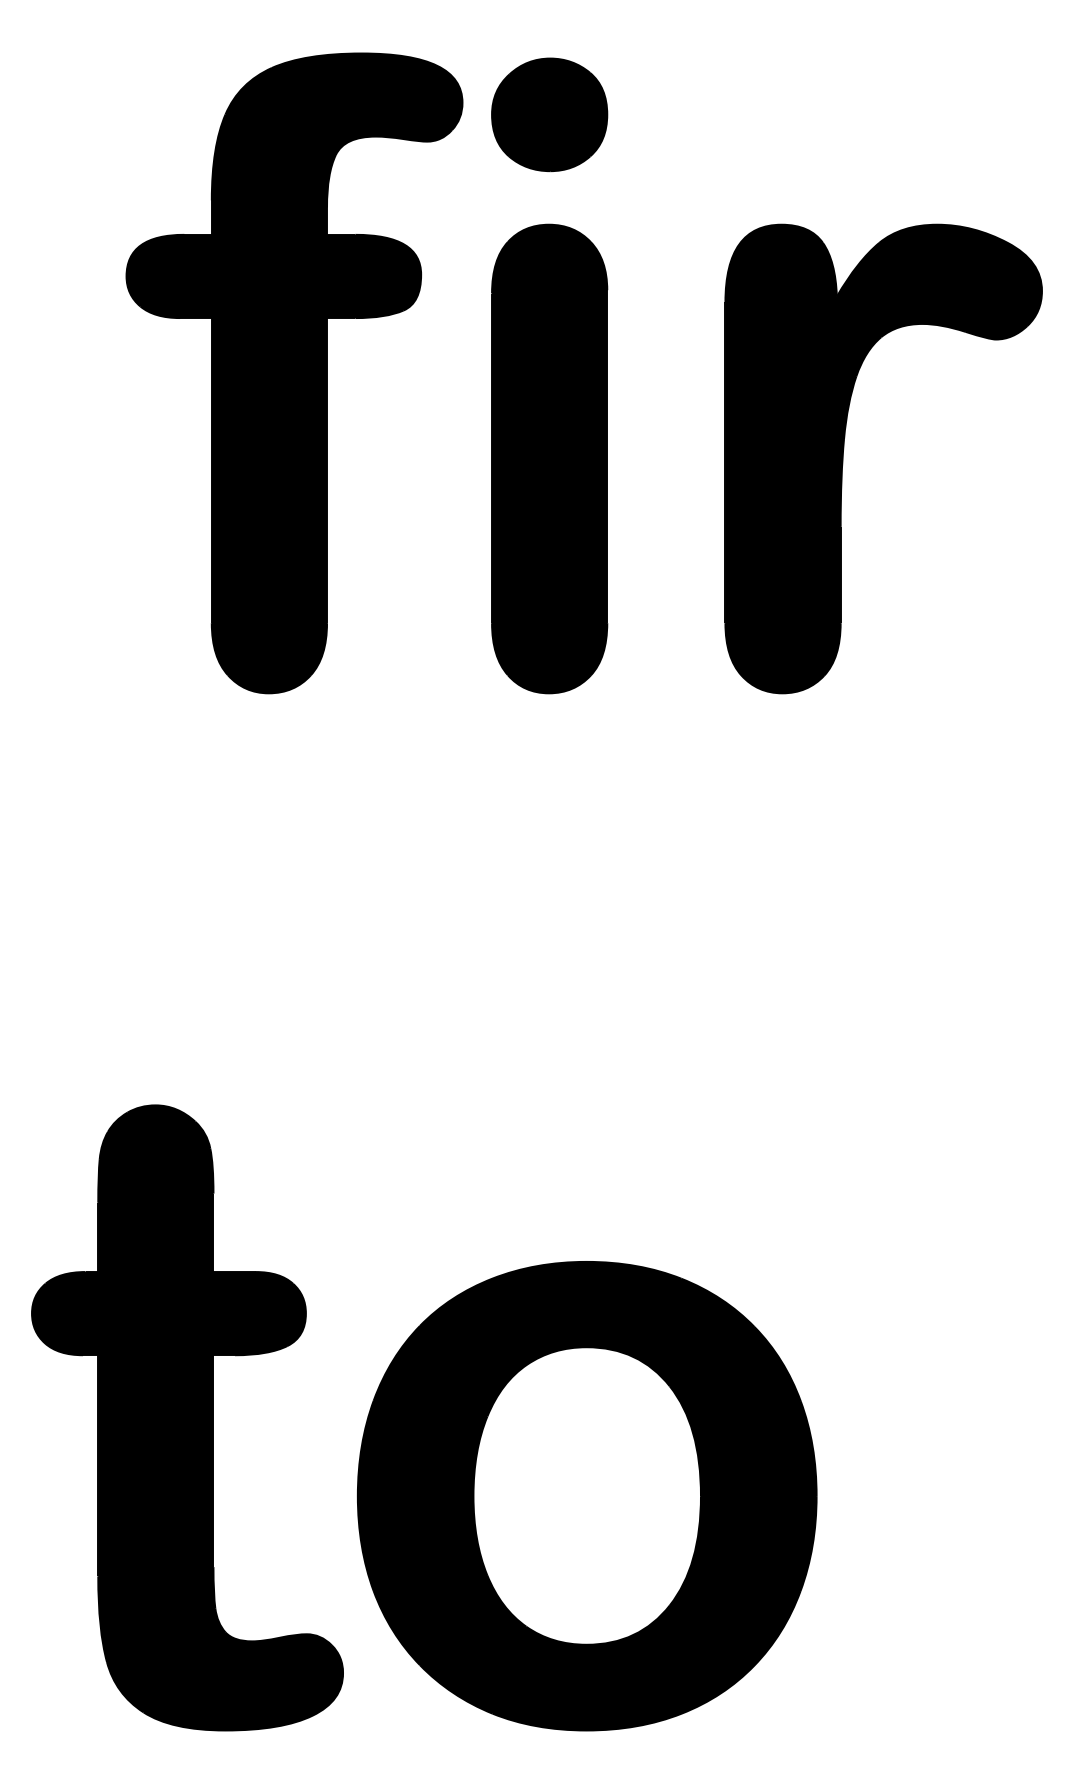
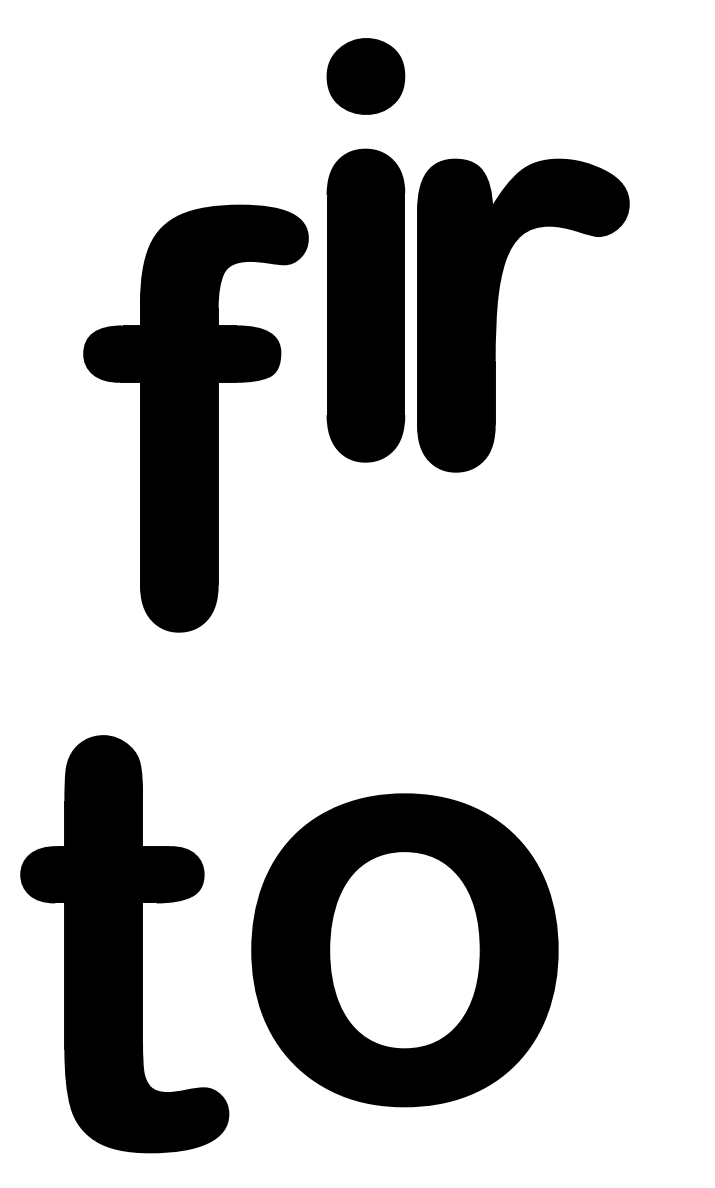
part: (293, 373) -> (195, 418), moved
part: (844, 452) -> (497, 311), moved
part: (586, 1496) -> (404, 950), moved

